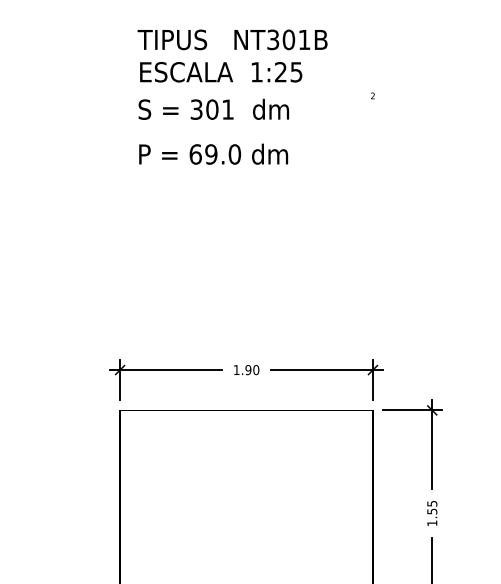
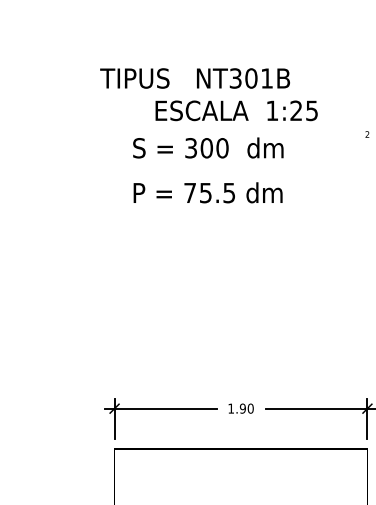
text: (232, 39) -> (194, 78), moved
text: (221, 72) -> (236, 111), moved
text: (227, 109) -> (221, 148), 301 -> 300
text: (215, 154) -> (209, 193), 69.0 -> 75.5

